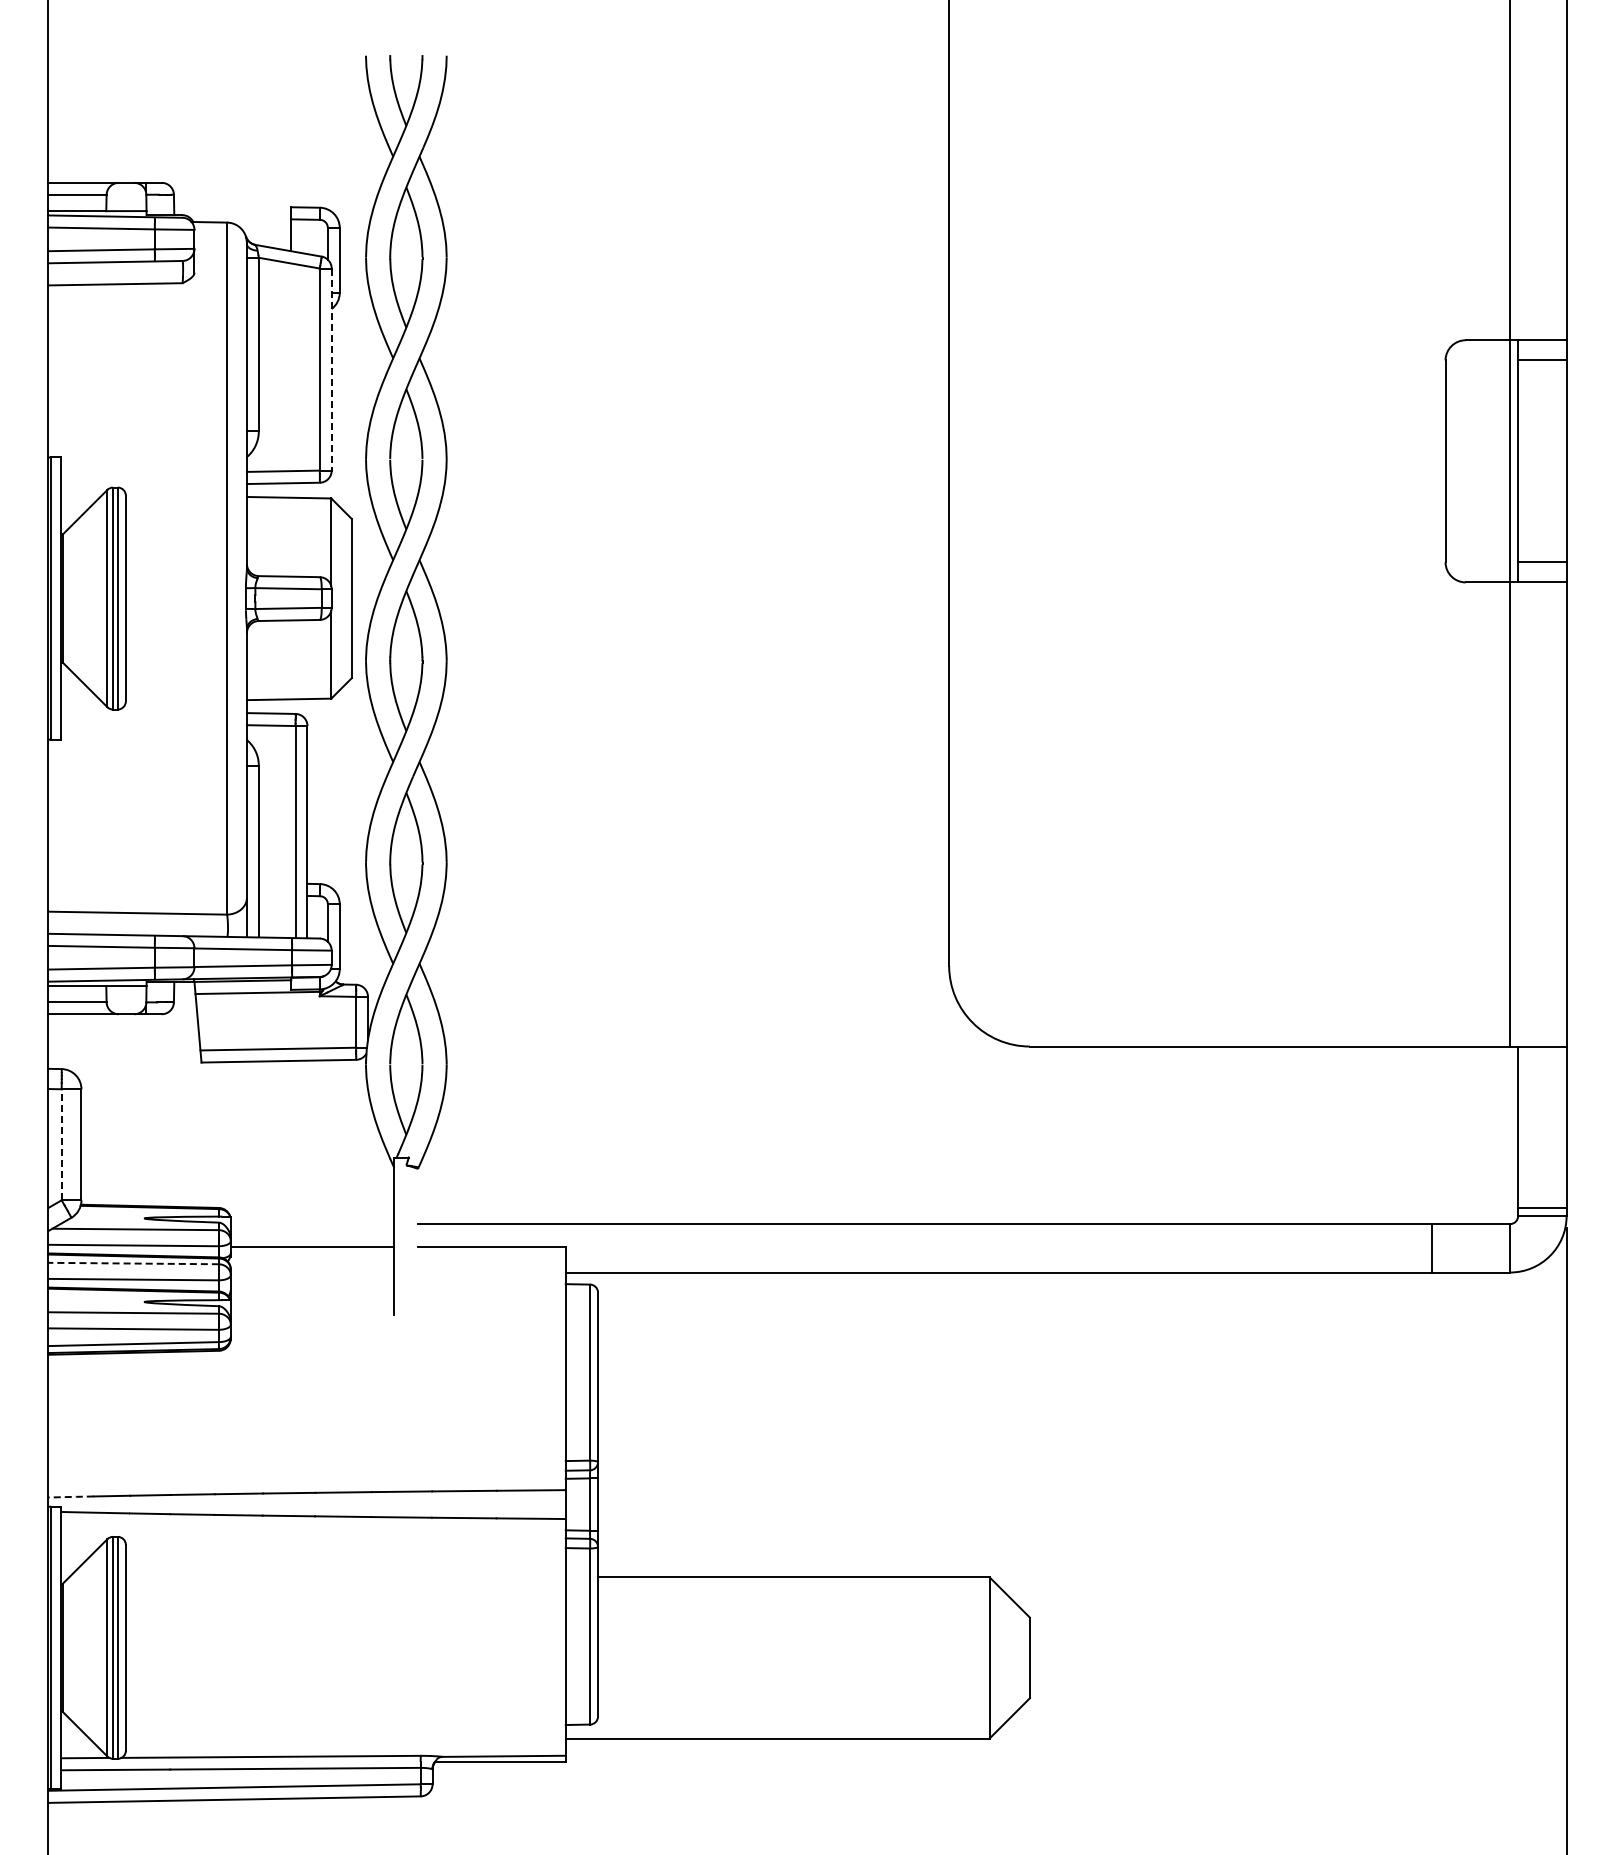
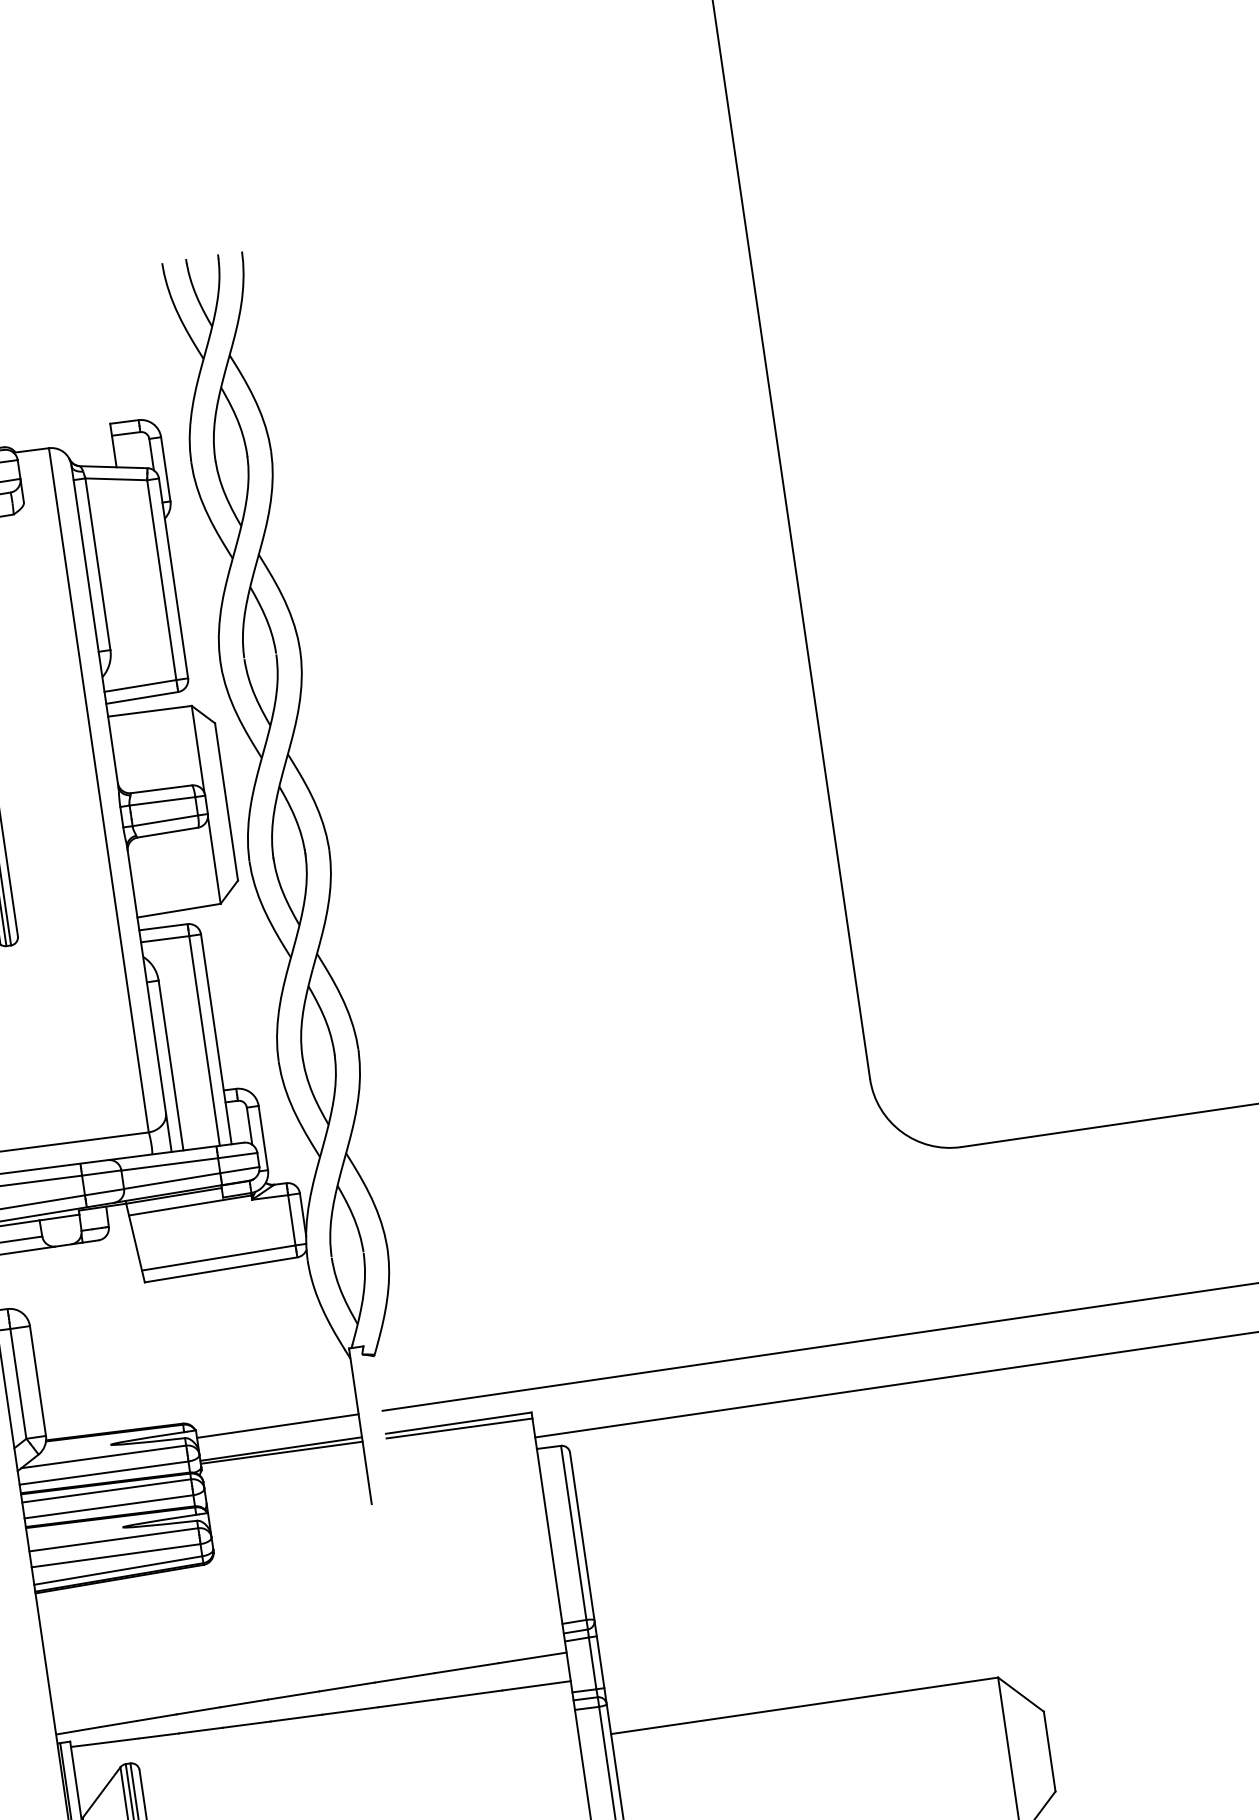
line: (331, 370) -> (173, 579), dashed -> solid
line: (61, 1144) -> (18, 1383), dashed -> solid
line: (312, 1224) -> (277, 1426), added
line: (312, 1250) -> (281, 1452), added
line: (491, 1252) -> (458, 1428), added
line: (133, 1263) -> (106, 1490), dashed -> solid
line: (71, 1496) -> (78, 1730), dashed -> solid

